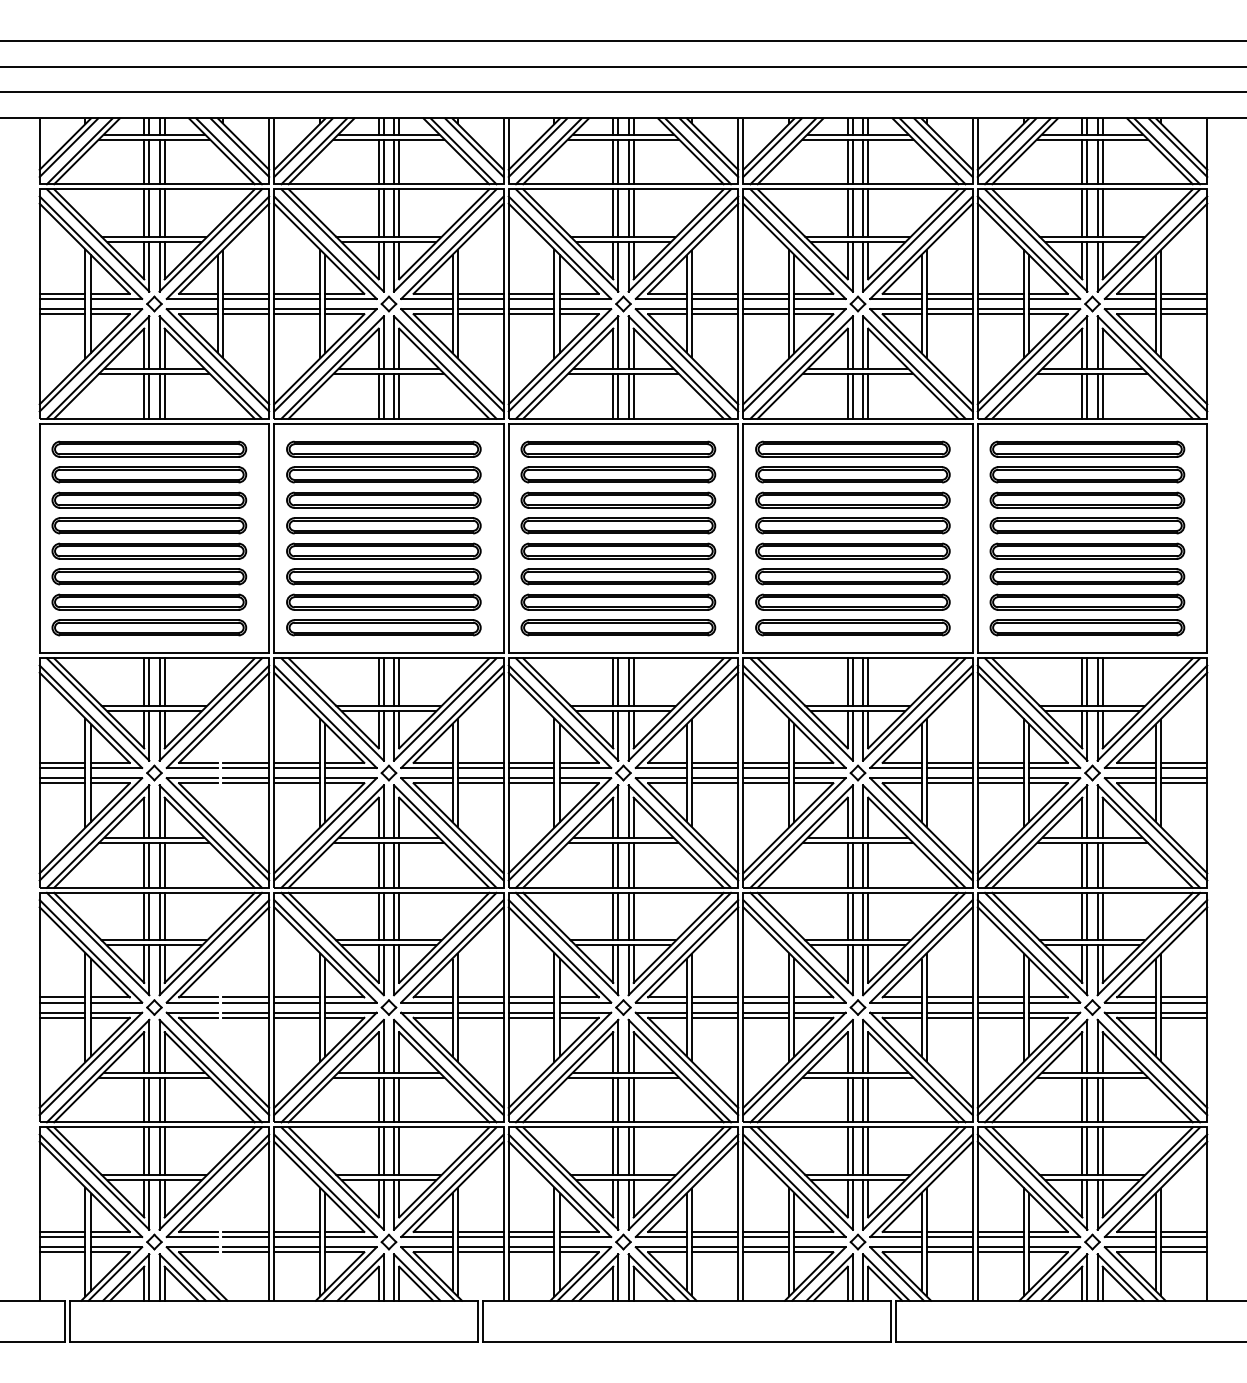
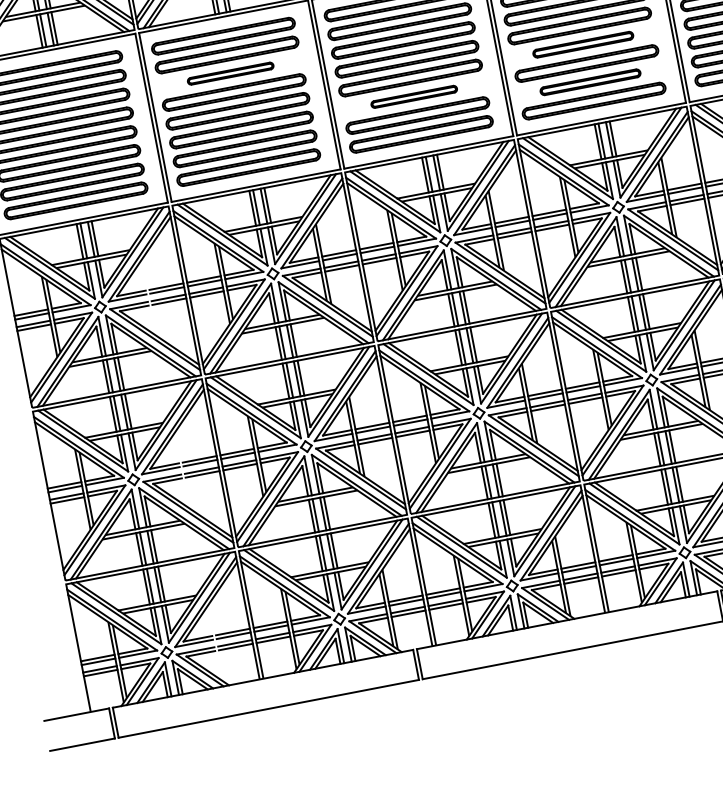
part: (383, 499) -> (230, 73), size x0.6
part: (852, 550) -> (582, 44), size x0.7
part: (618, 576) -> (414, 96), size x0.6
part: (852, 601) -> (590, 81), size x0.7

